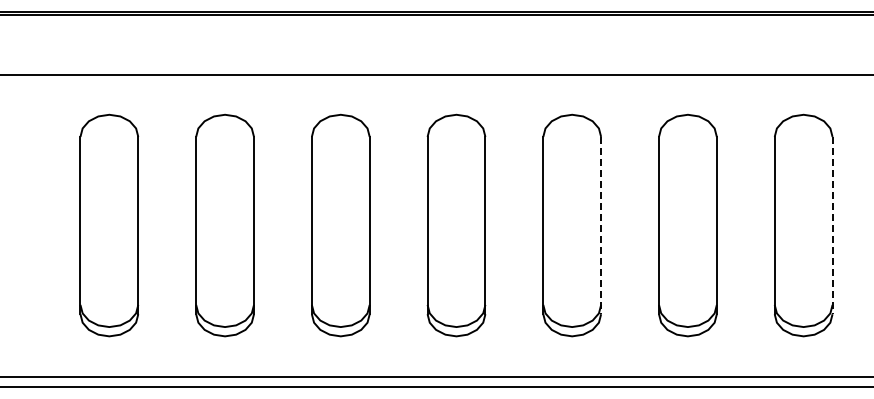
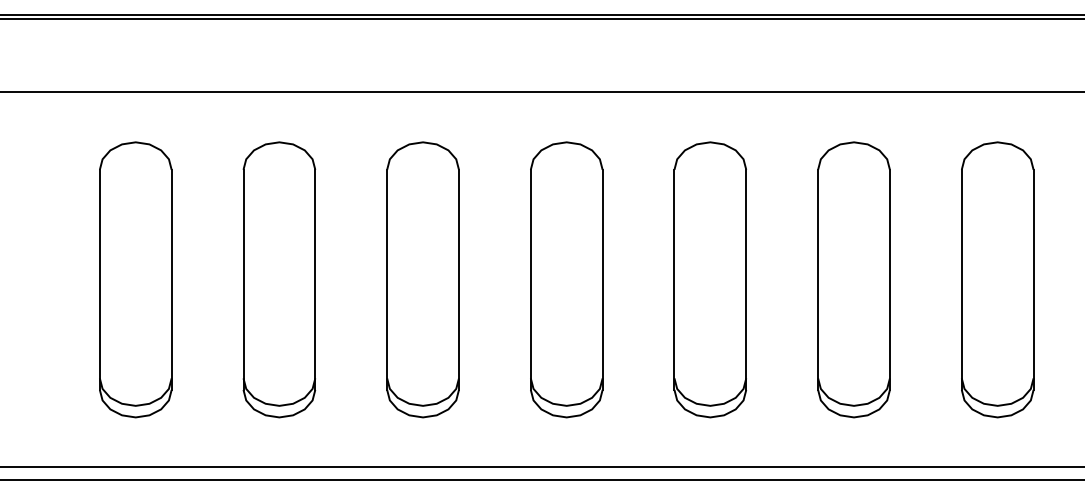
line: (601, 225) -> (746, 279), dashed -> solid
line: (832, 225) -> (1033, 279), dashed -> solid

